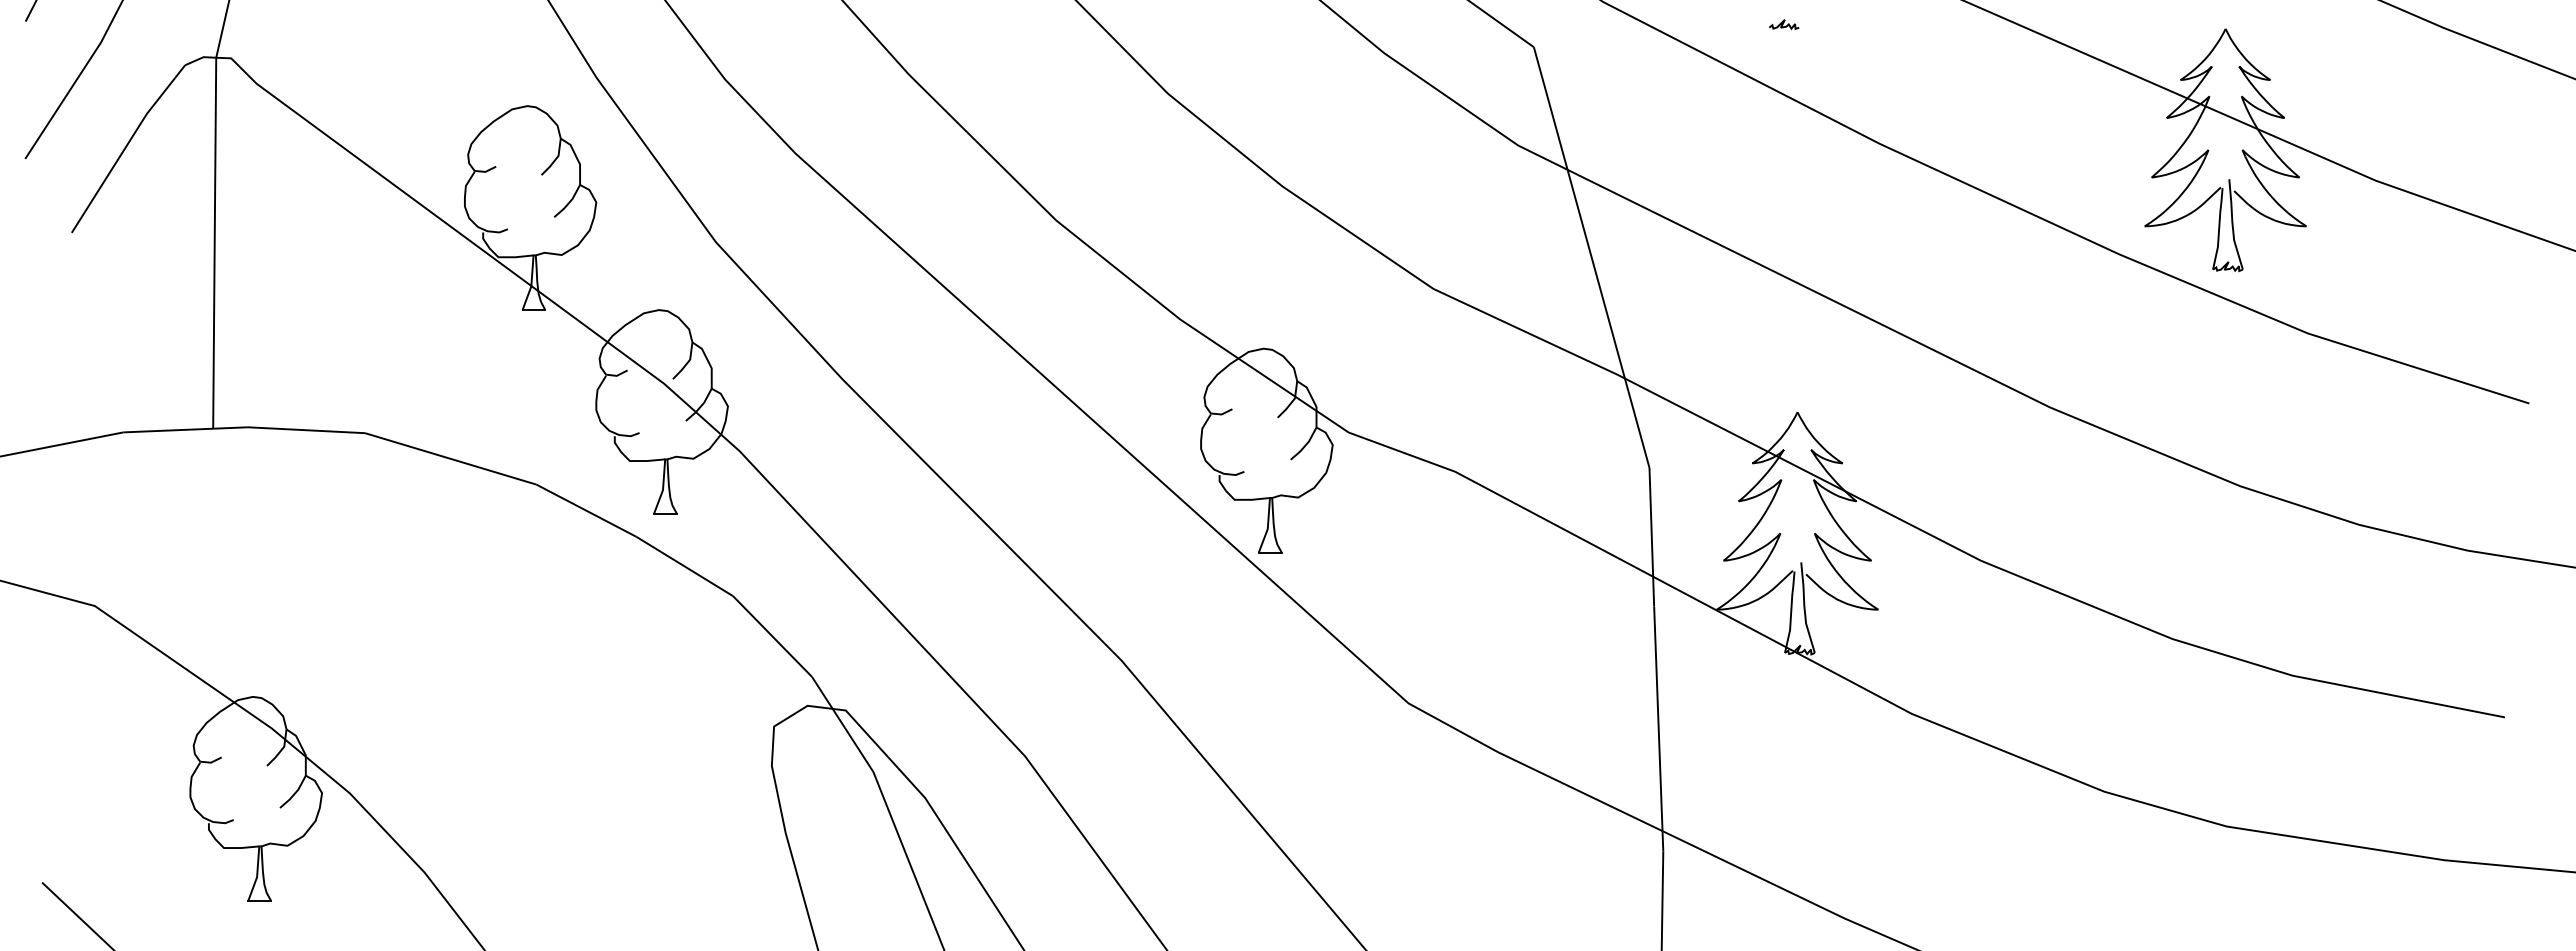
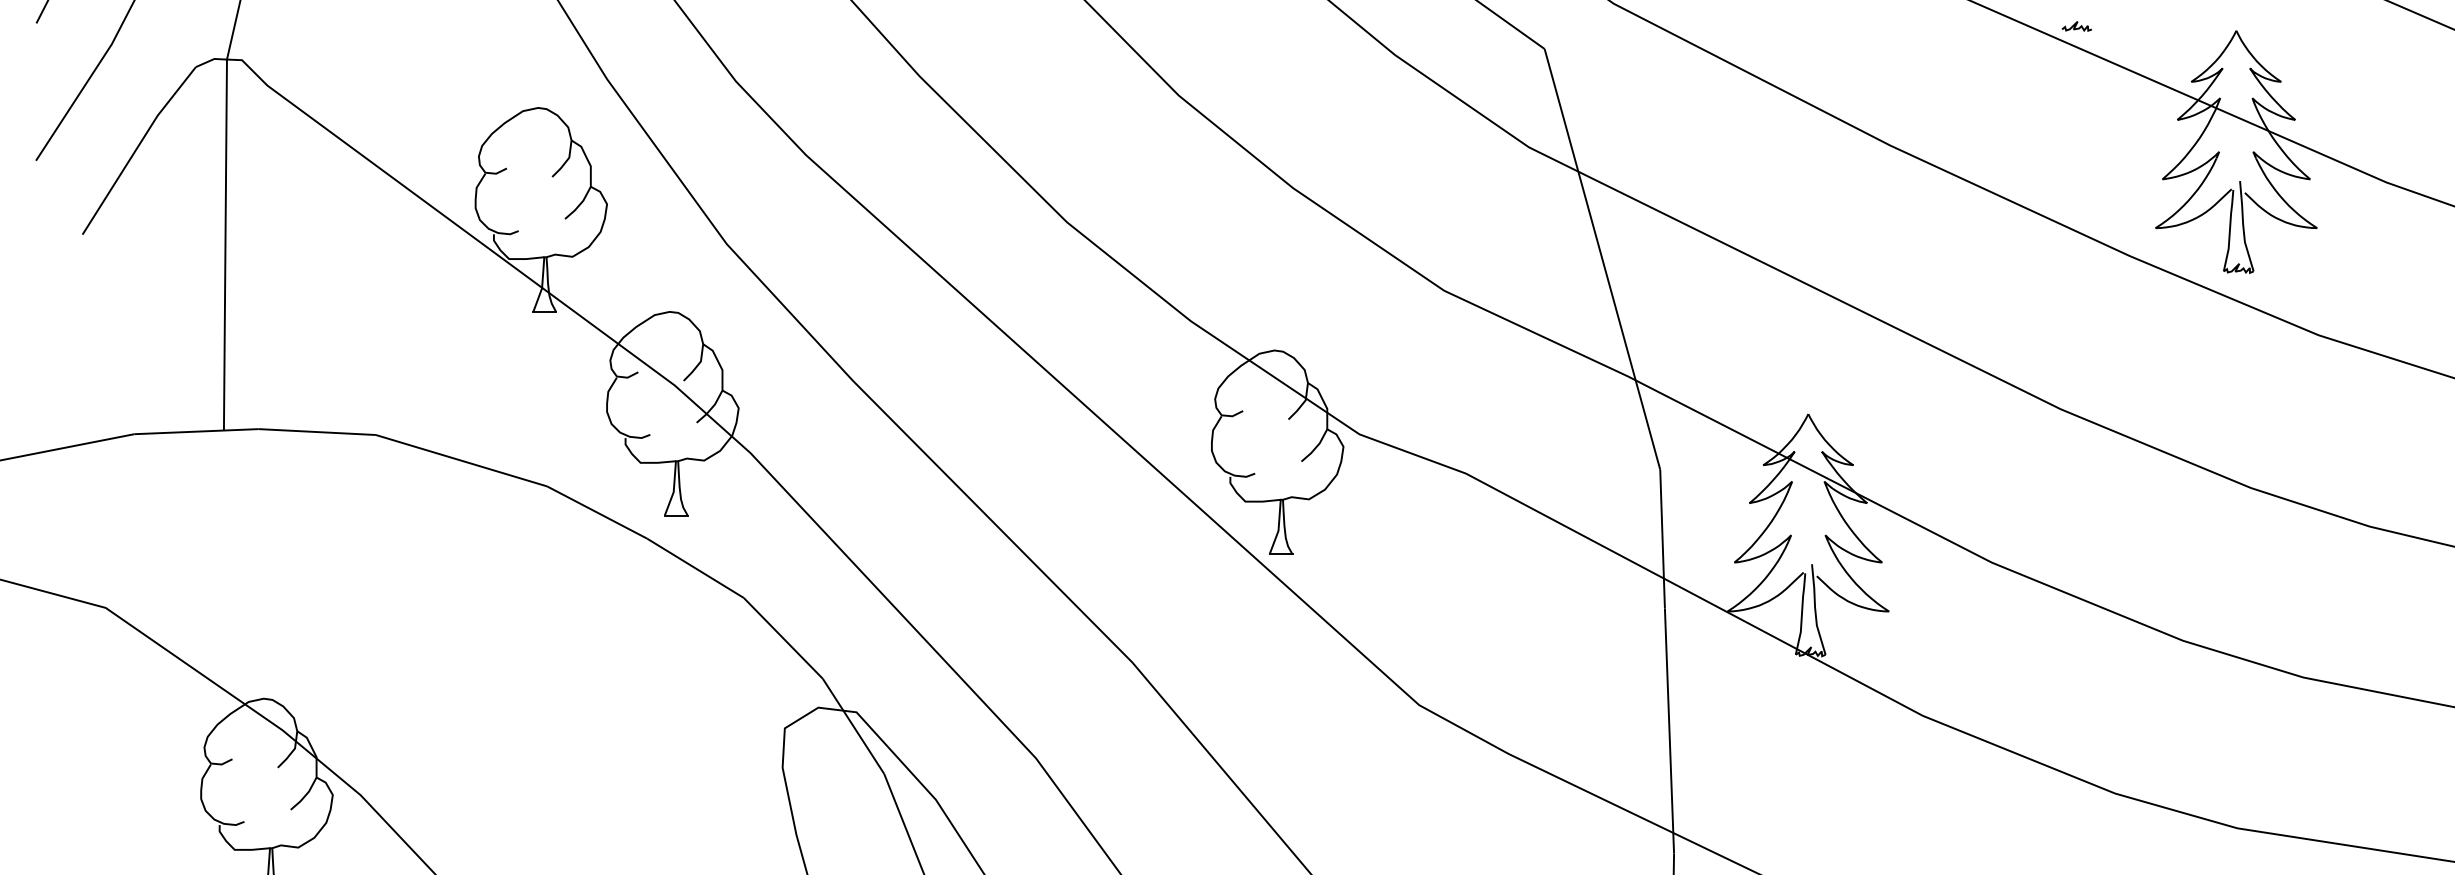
curve: (1784, 23) -> (2077, 25), moved

